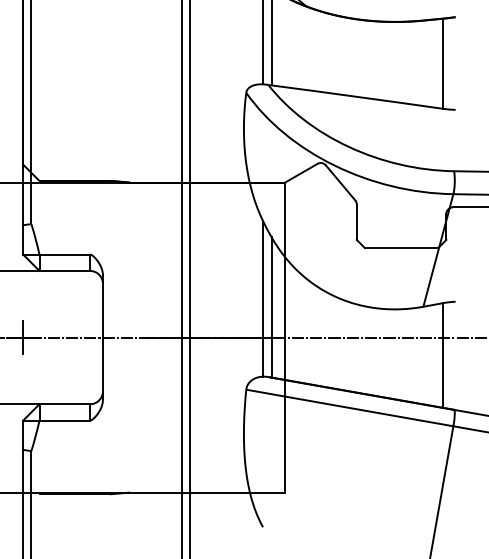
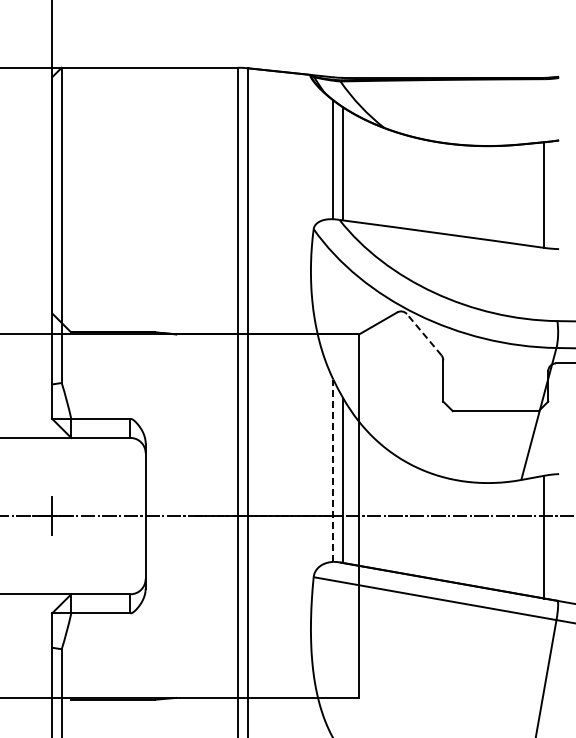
line: (340, 182) -> (424, 334), solid -> dashed
line: (263, 298) -> (333, 470), solid -> dashed

